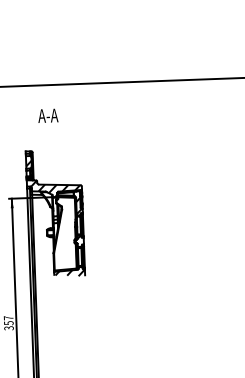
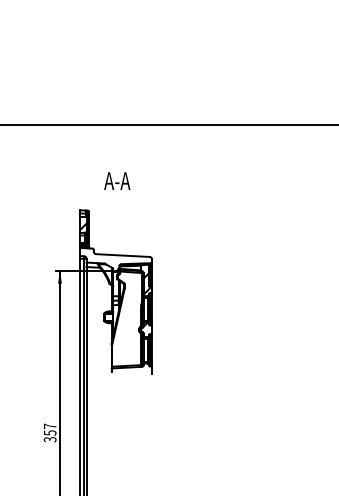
text: (48, 115) -> (117, 180), moved
hatch: (55, 185) -> (117, 256), removed
hatch: (70, 272) -> (132, 370), removed

